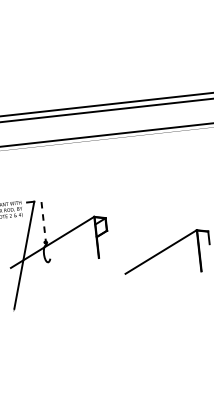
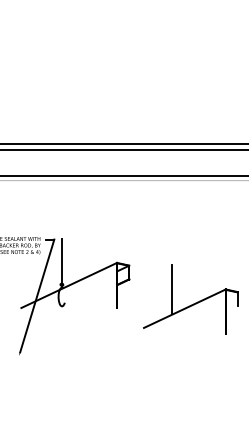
line: (44, 221) -> (62, 262), dashed -> solid
line: (146, 235) -> (171, 289), added

